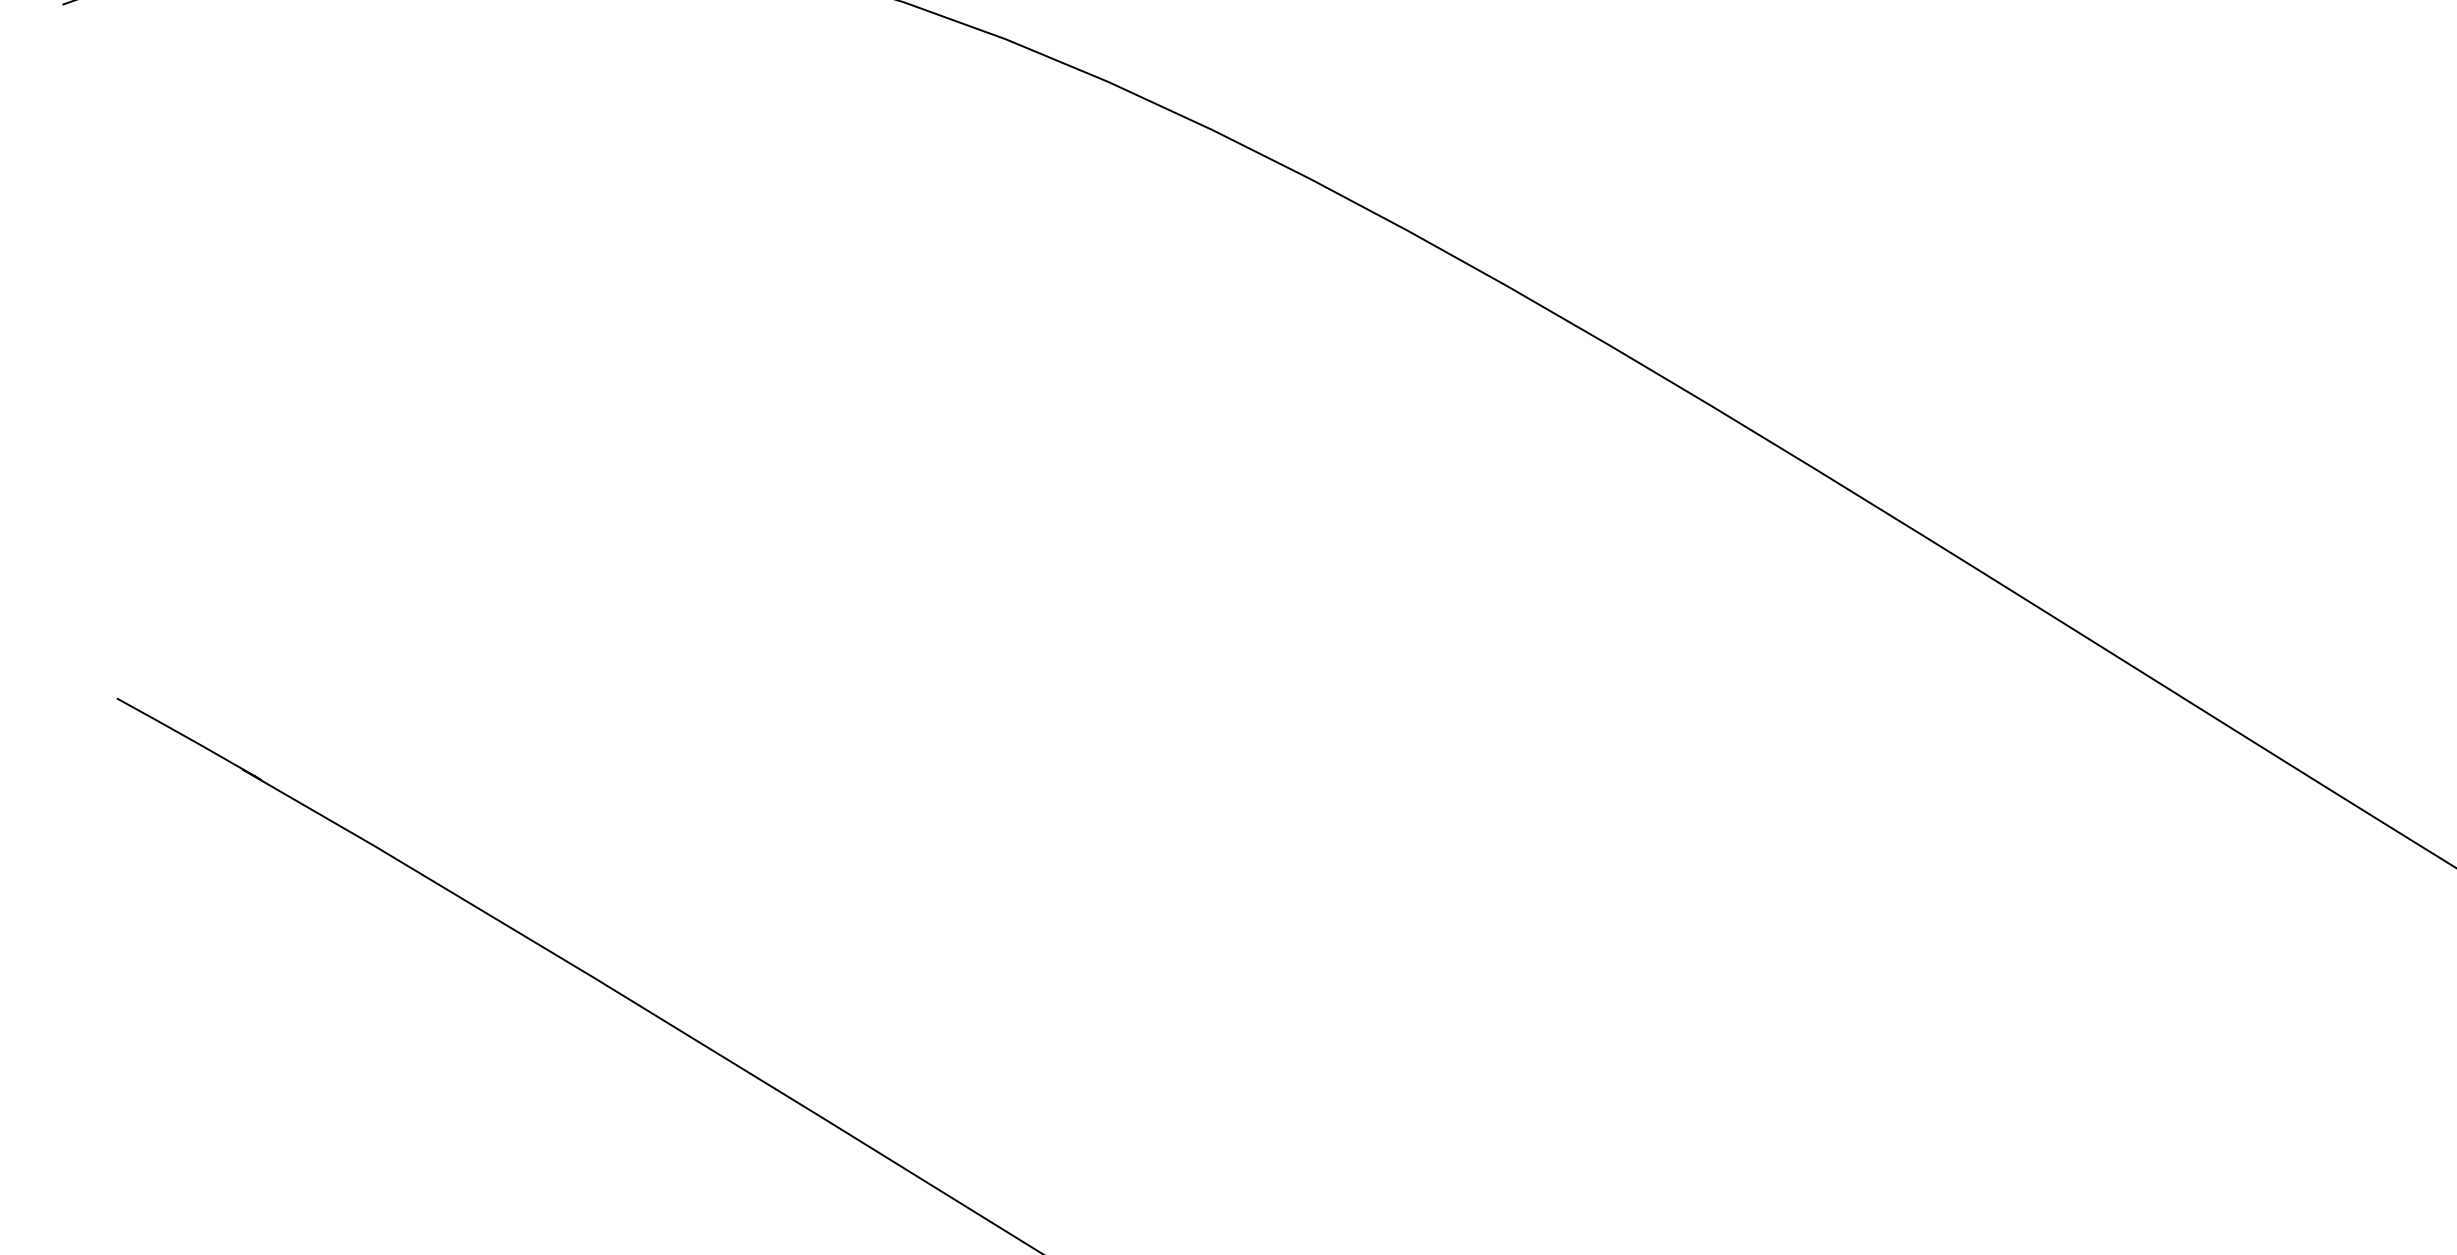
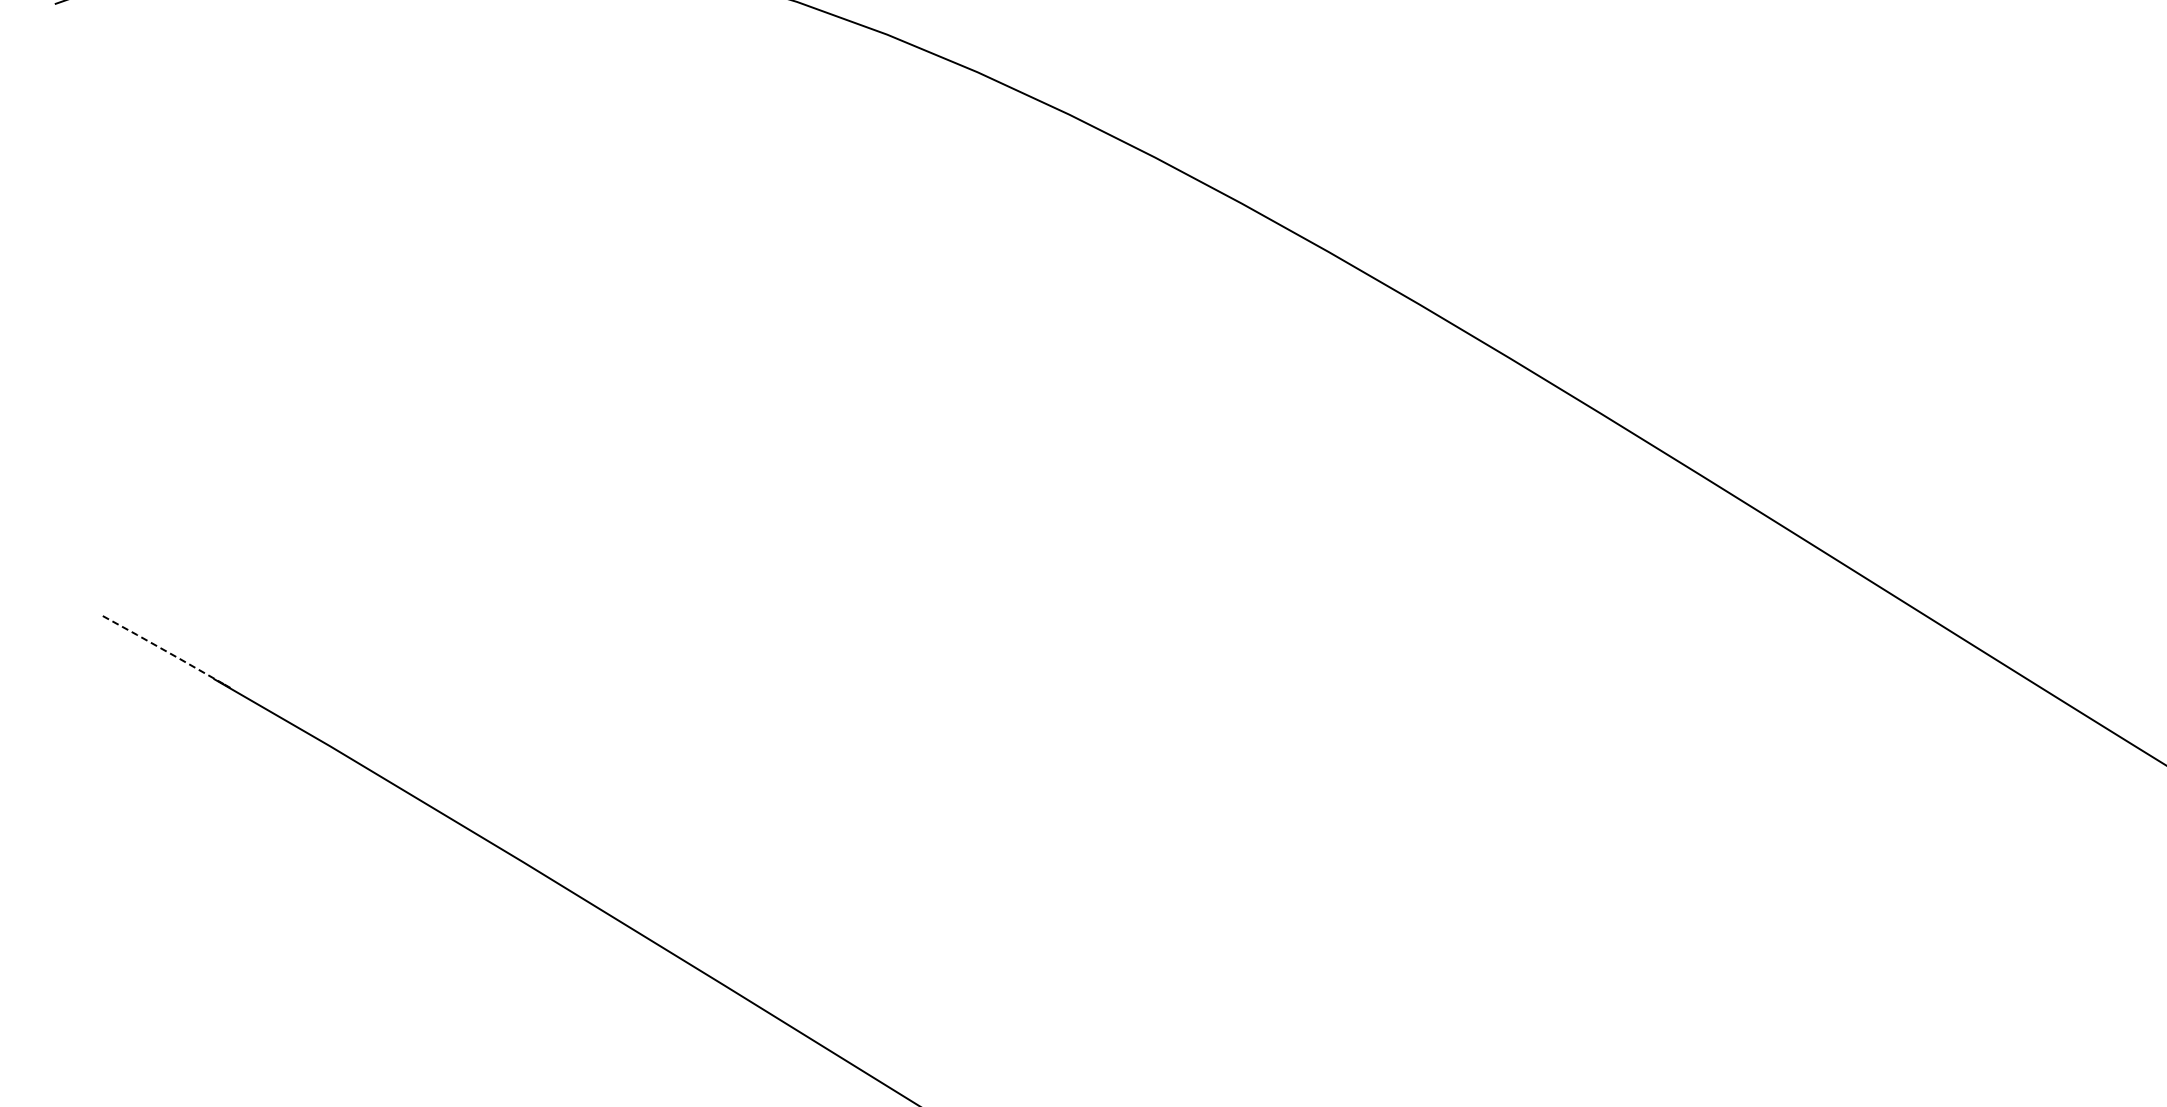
line: (186, 737) -> (164, 650), solid -> dashed

